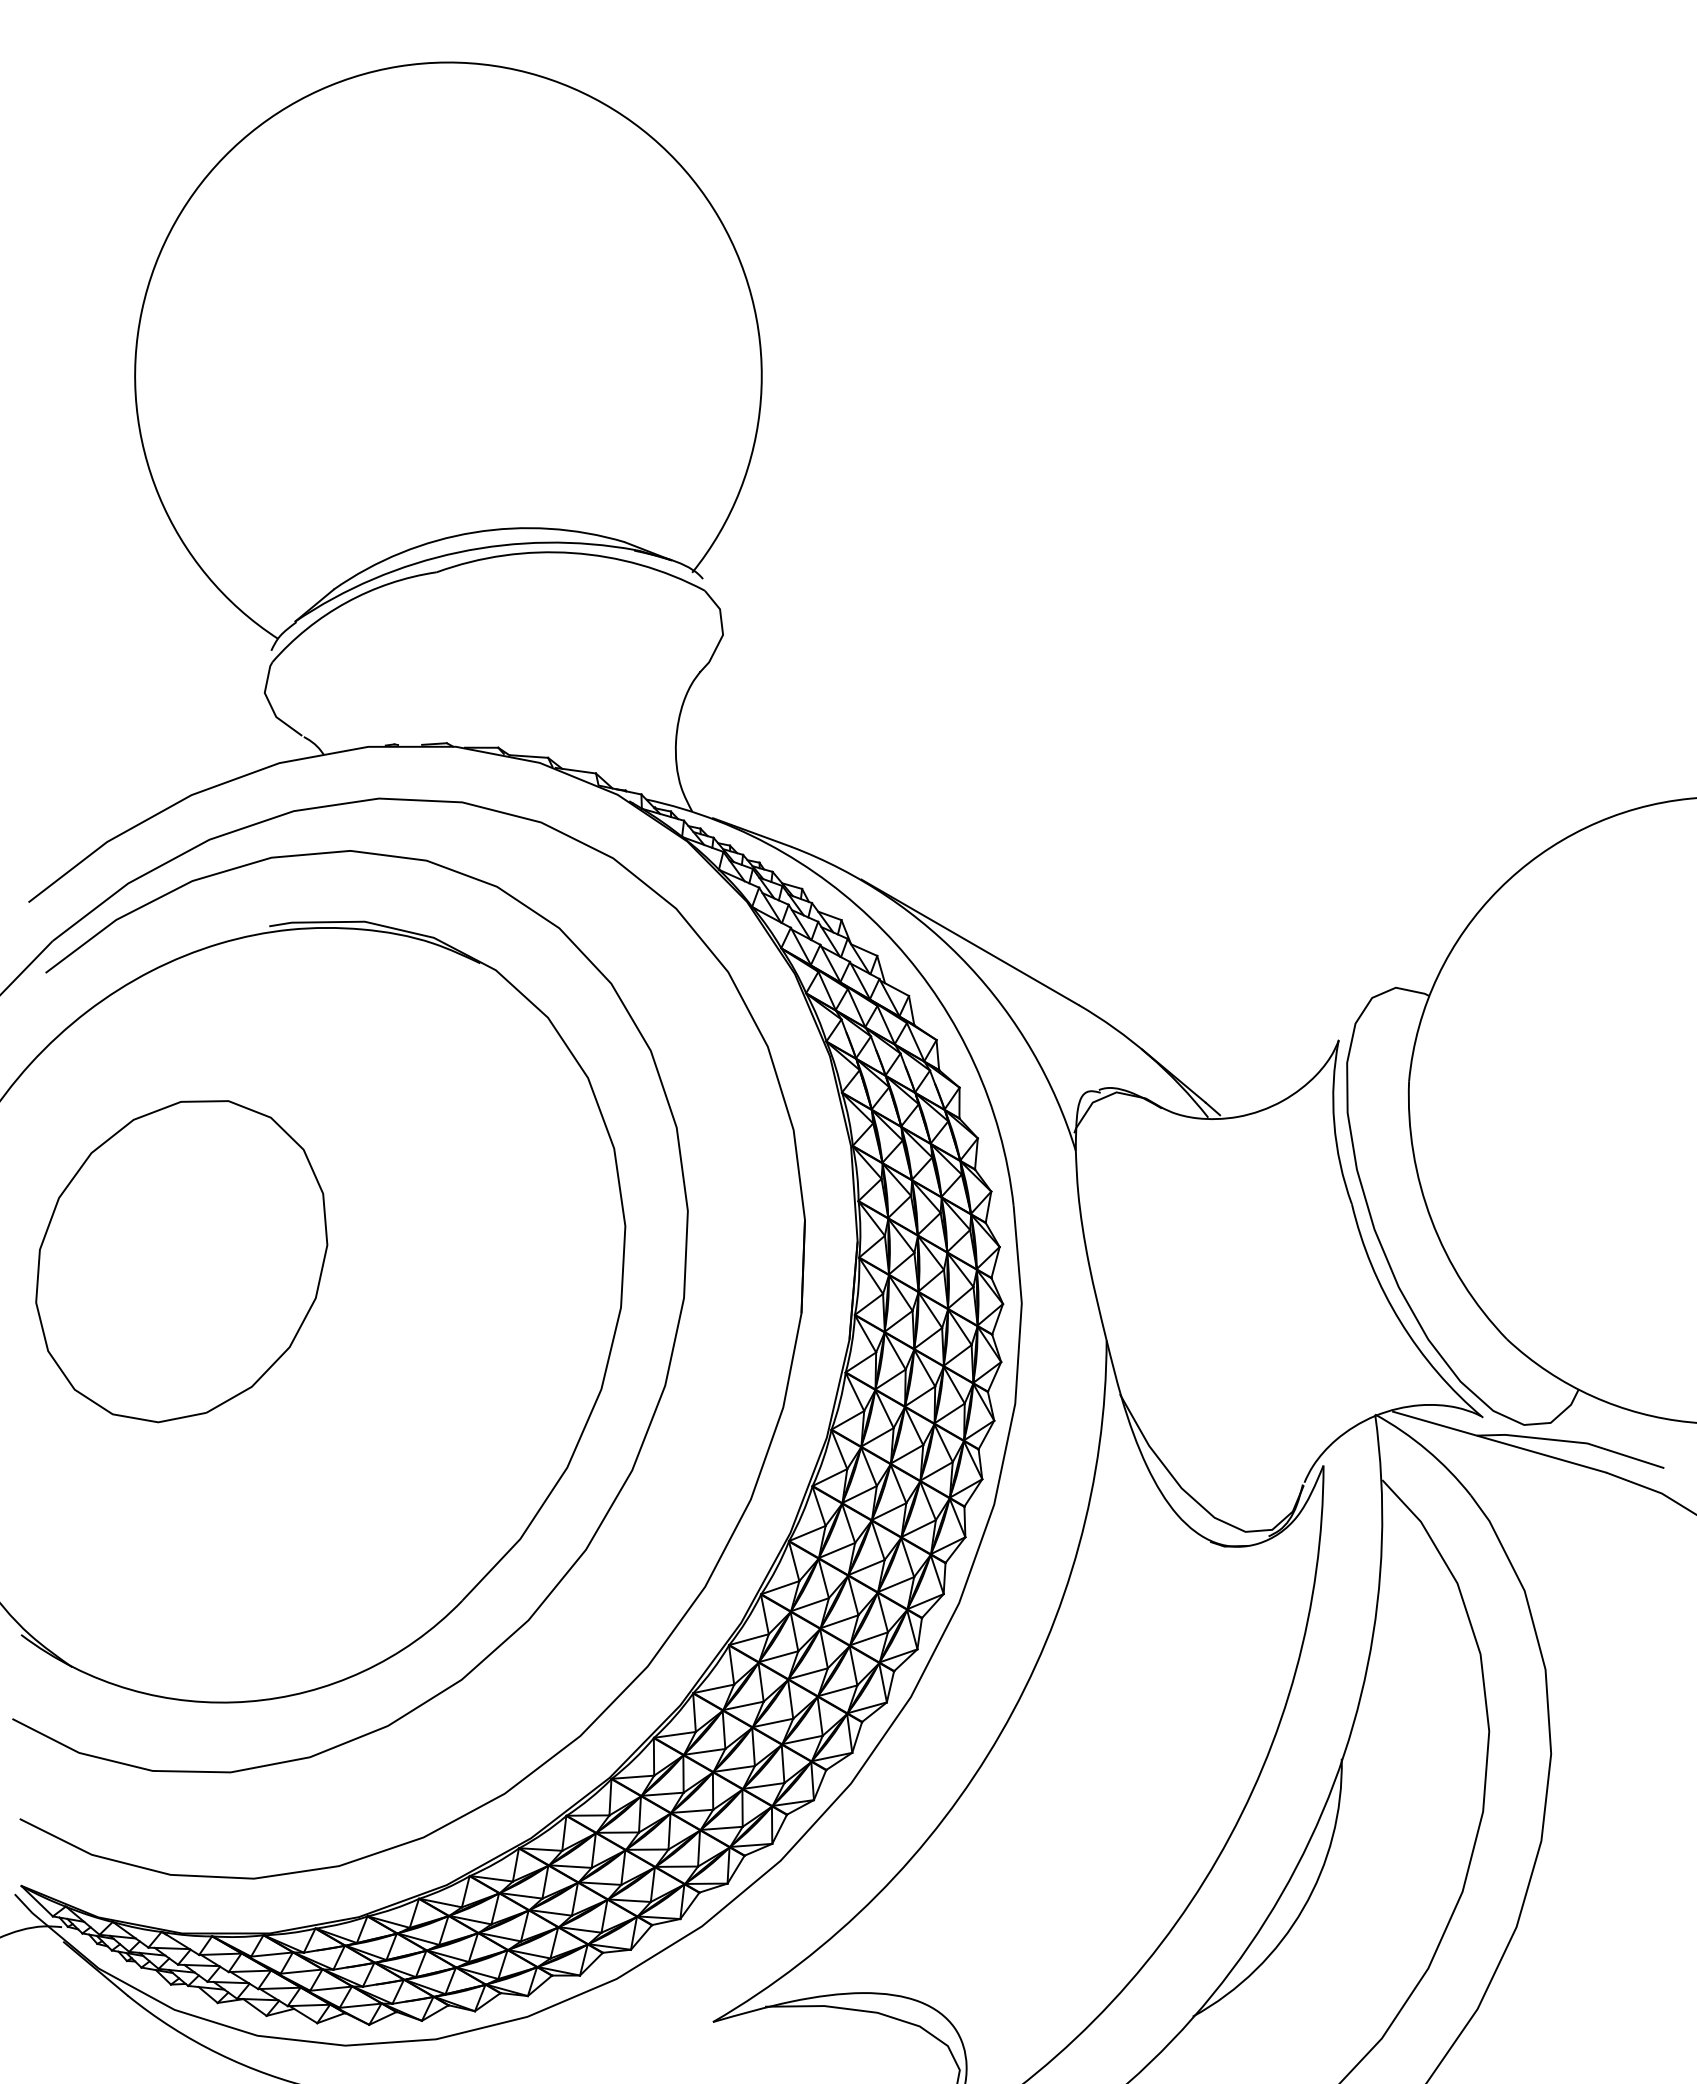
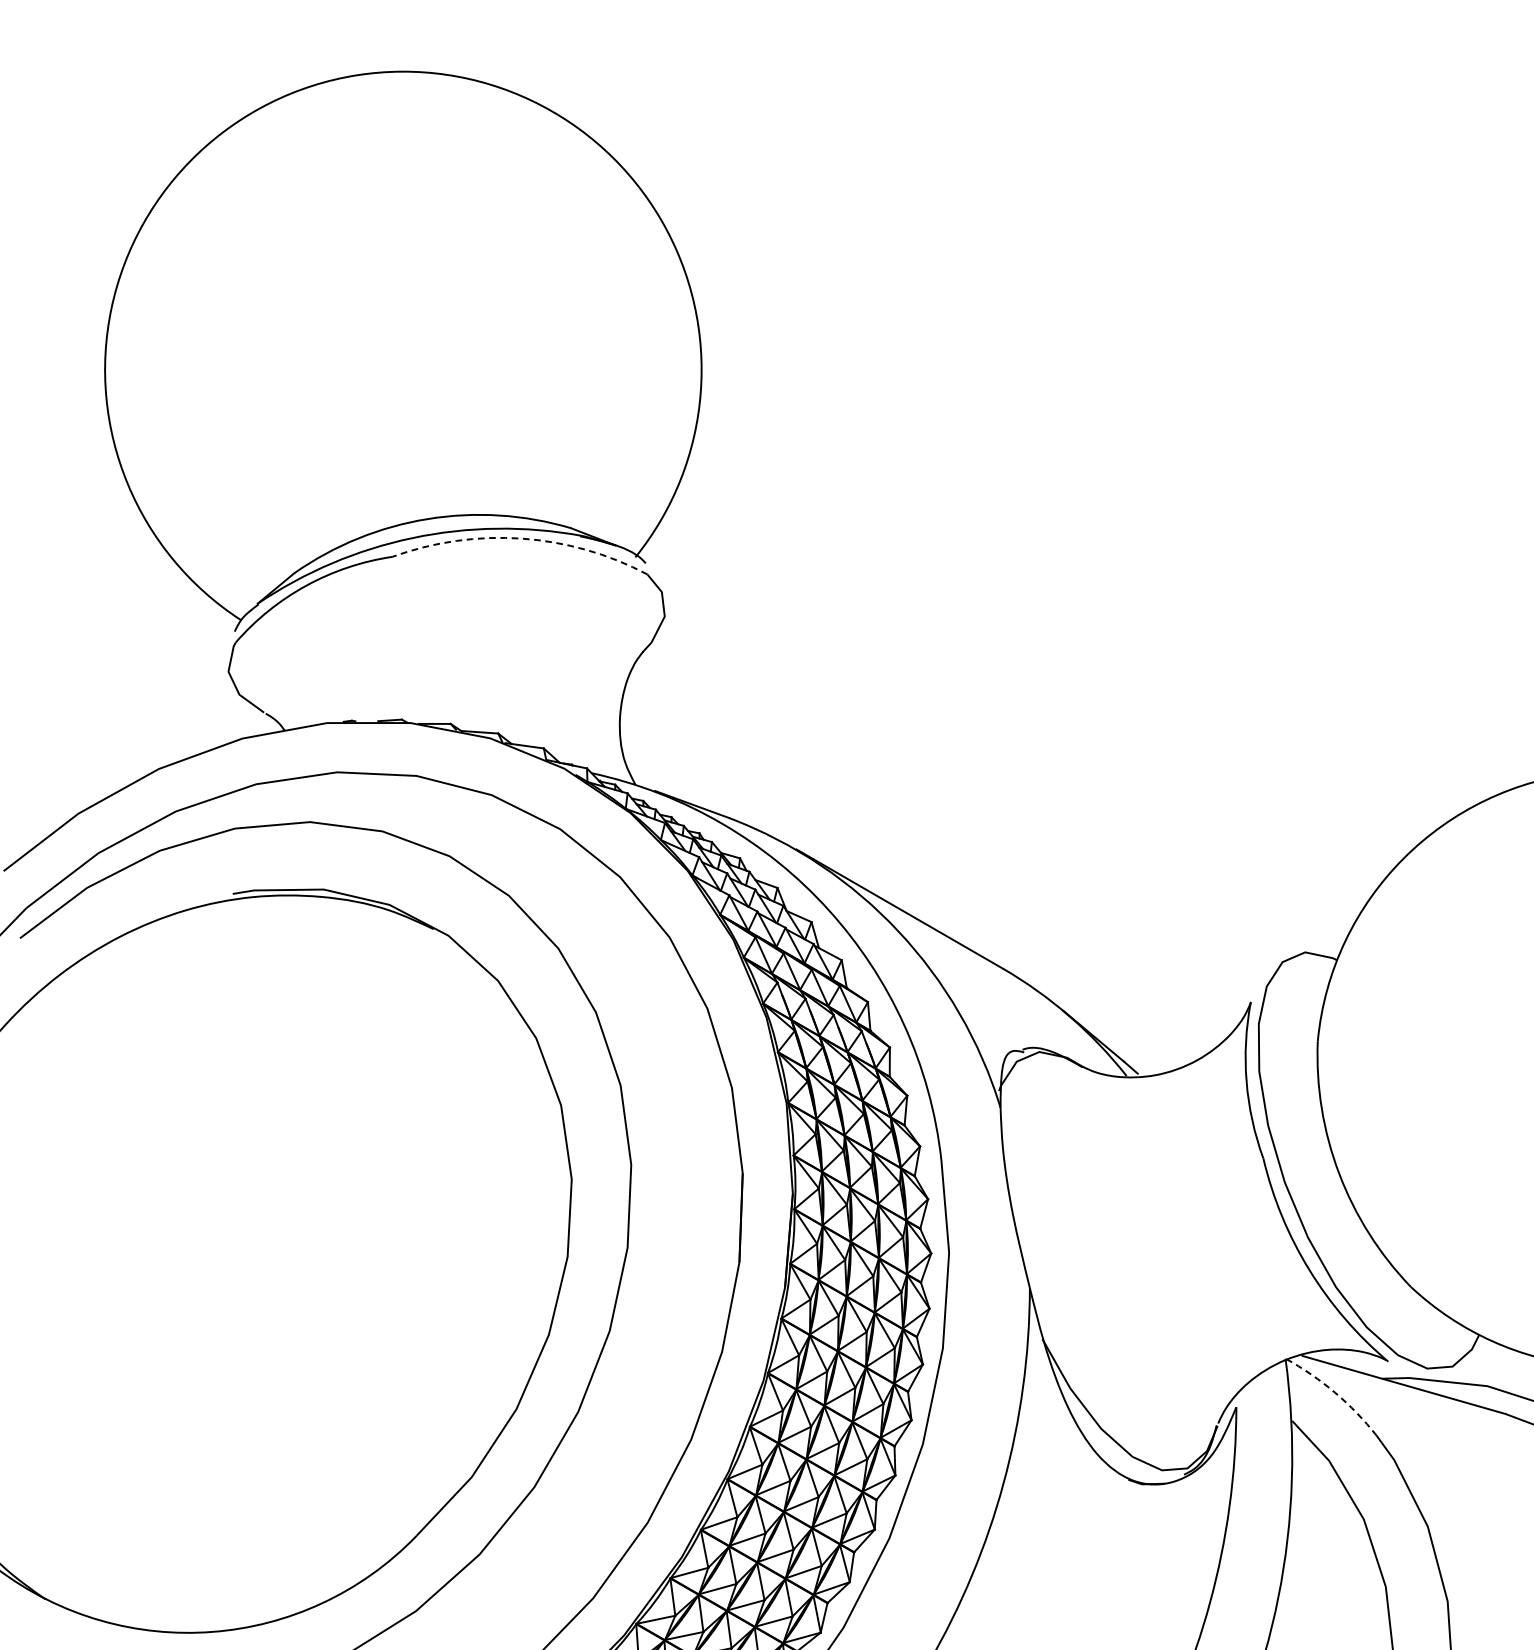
arc: (572, 553) -> (521, 539), solid -> dashed
part: (181, 1261) -> (149, 1212), removed
arc: (1427, 1450) -> (1335, 1392), solid -> dashed

